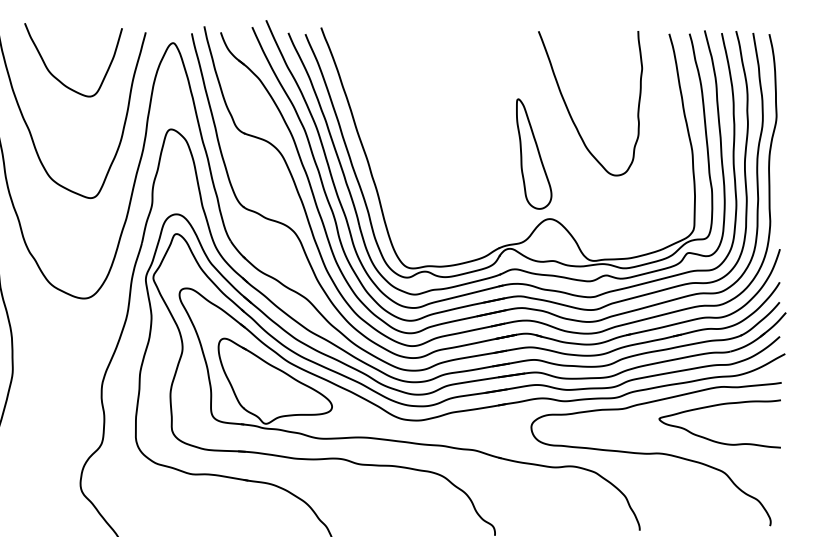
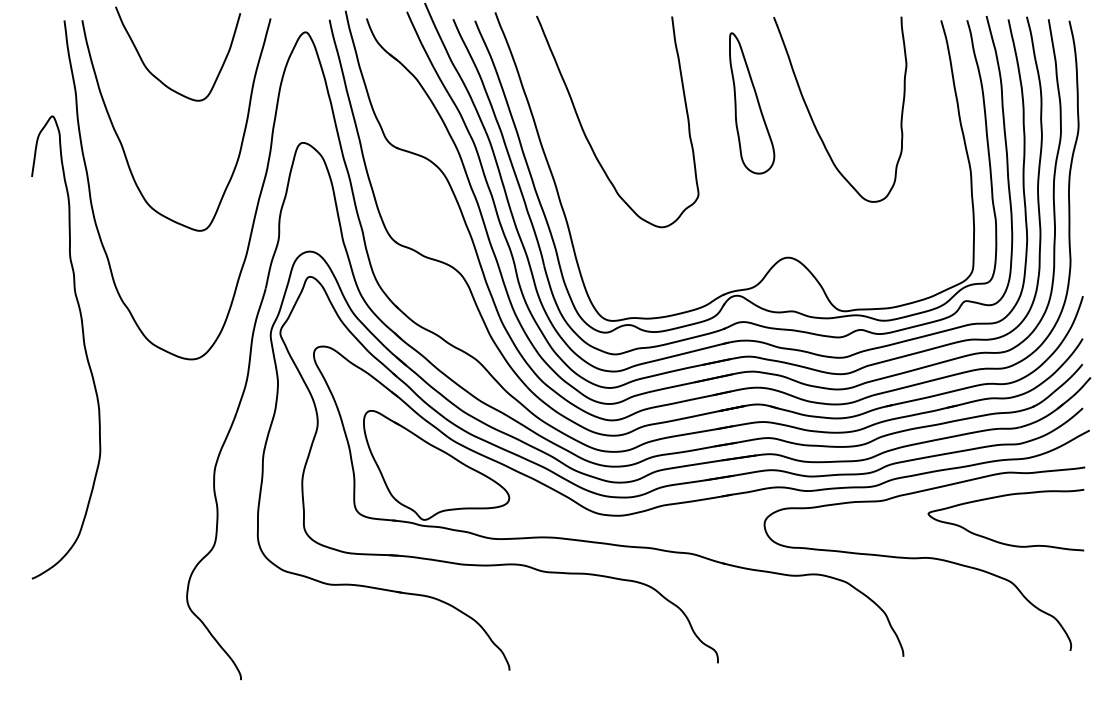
curve: (393, 125) -> (587, 137), added
part: (534, 154) -> (752, 103), moved

